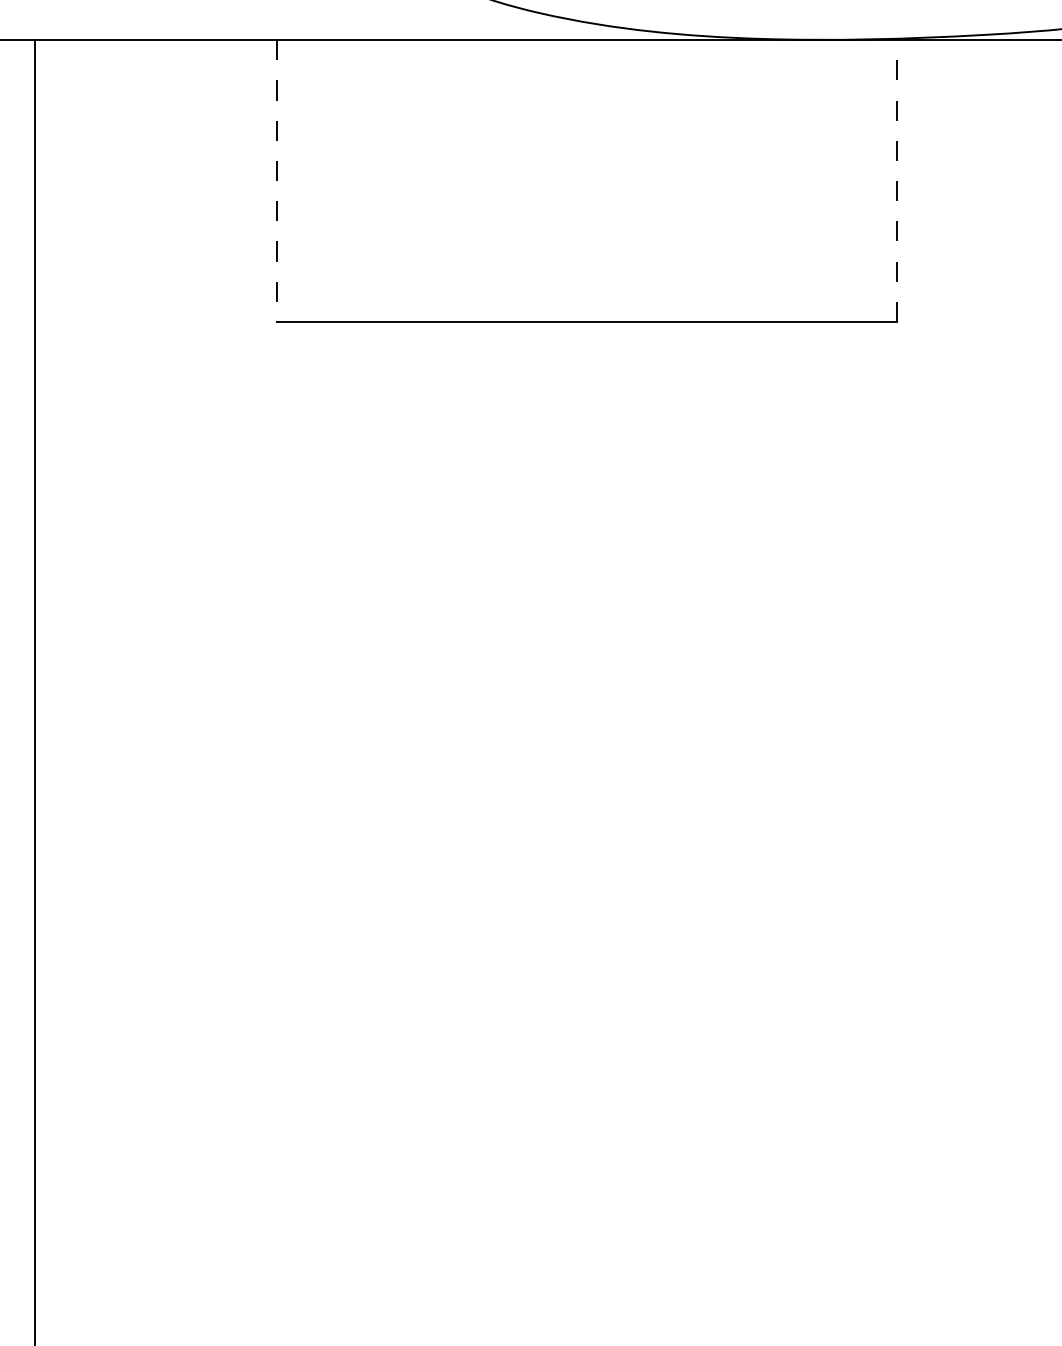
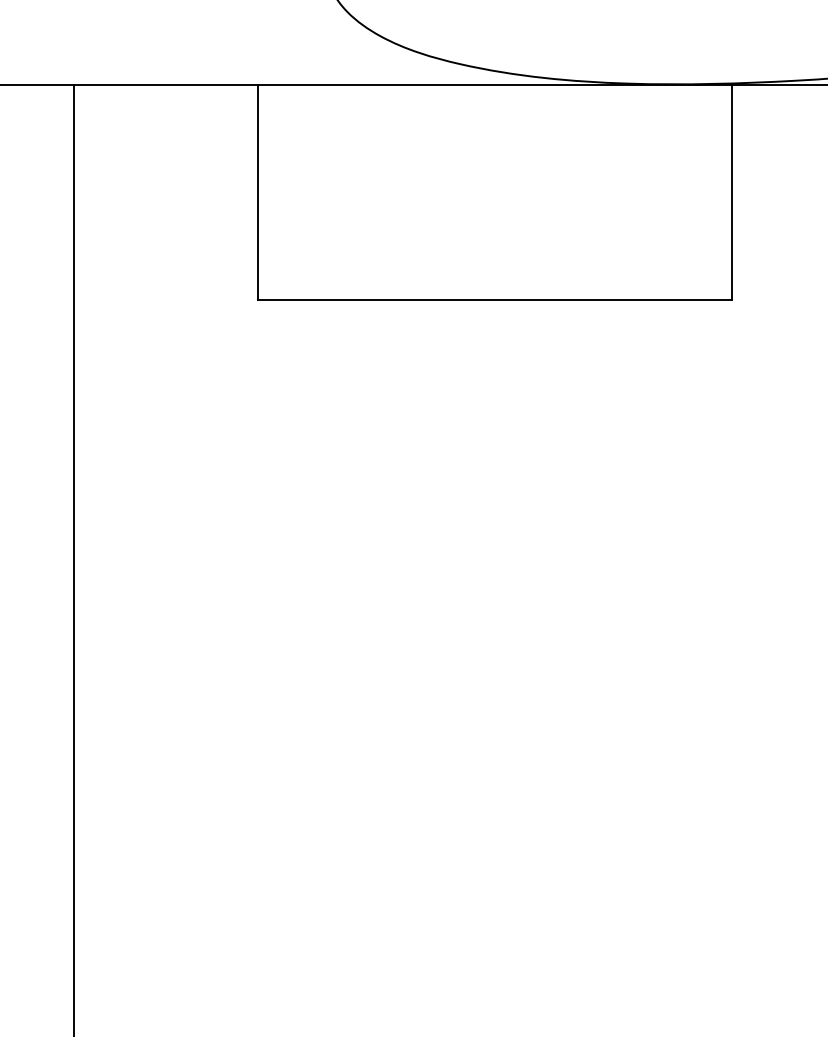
line: (276, 181) -> (258, 192), dashed -> solid
line: (896, 181) -> (731, 192), dashed -> solid

